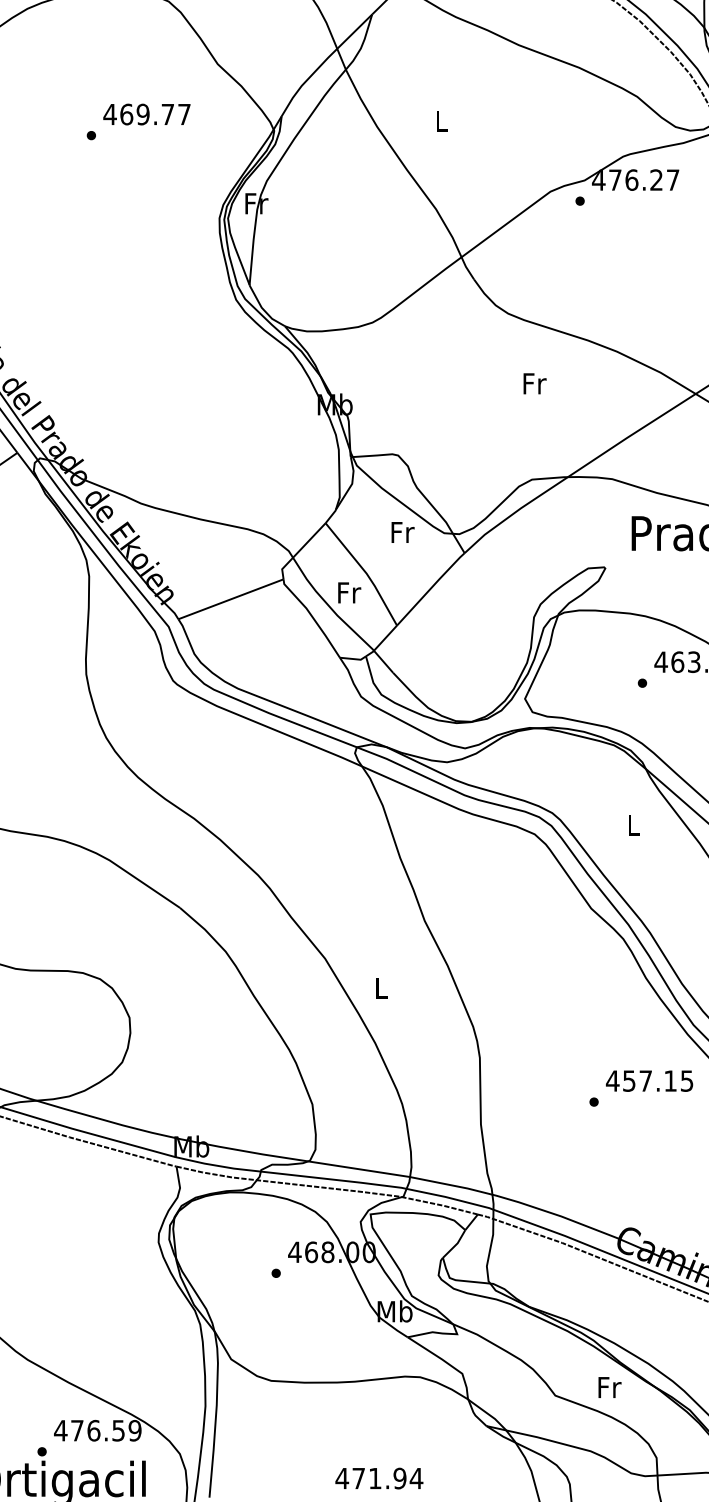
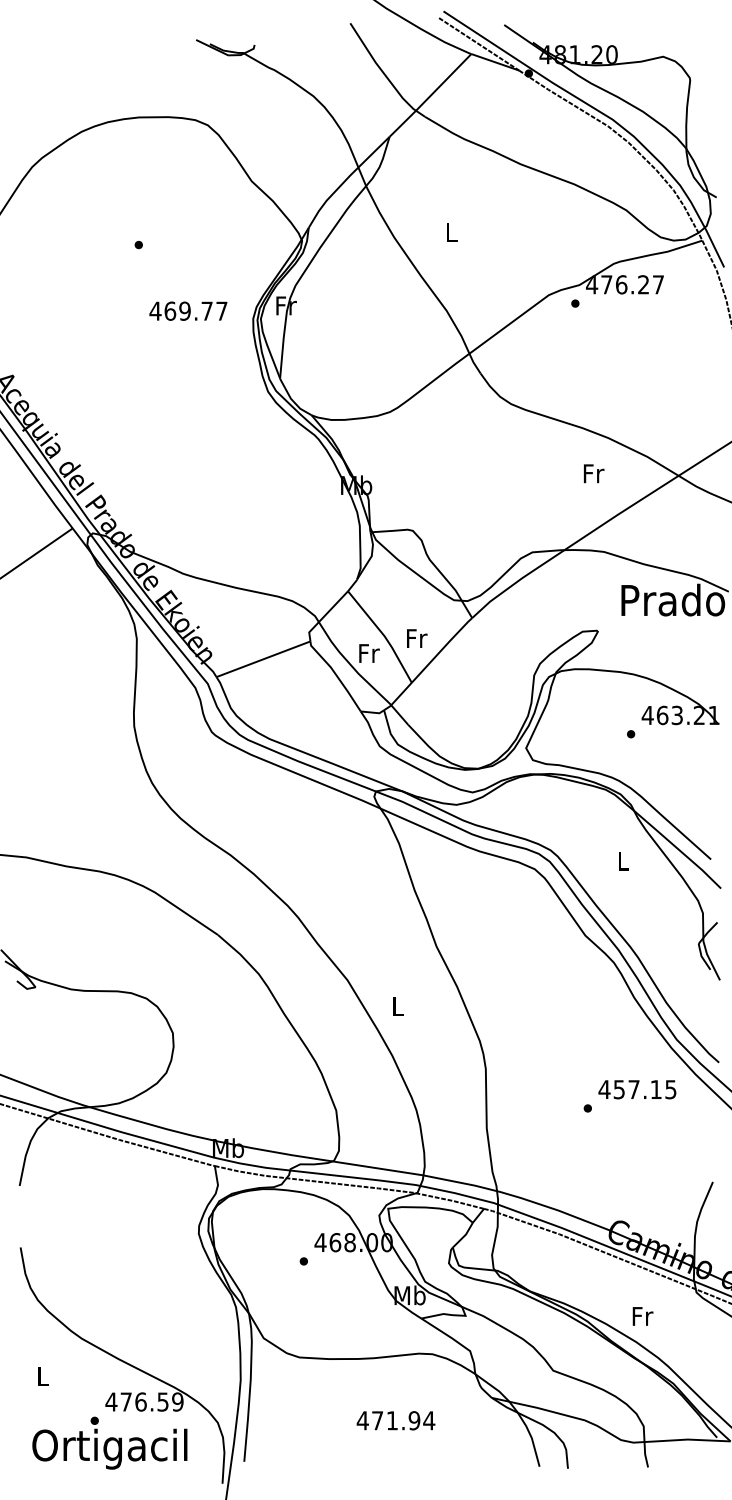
text: (147, 113) -> (188, 310), moved
text: (535, 383) -> (594, 473), moved
text: (403, 532) -> (417, 638), moved
text: (609, 1387) -> (642, 1316), moved
text: (378, 1478) -> (395, 1420), moved

